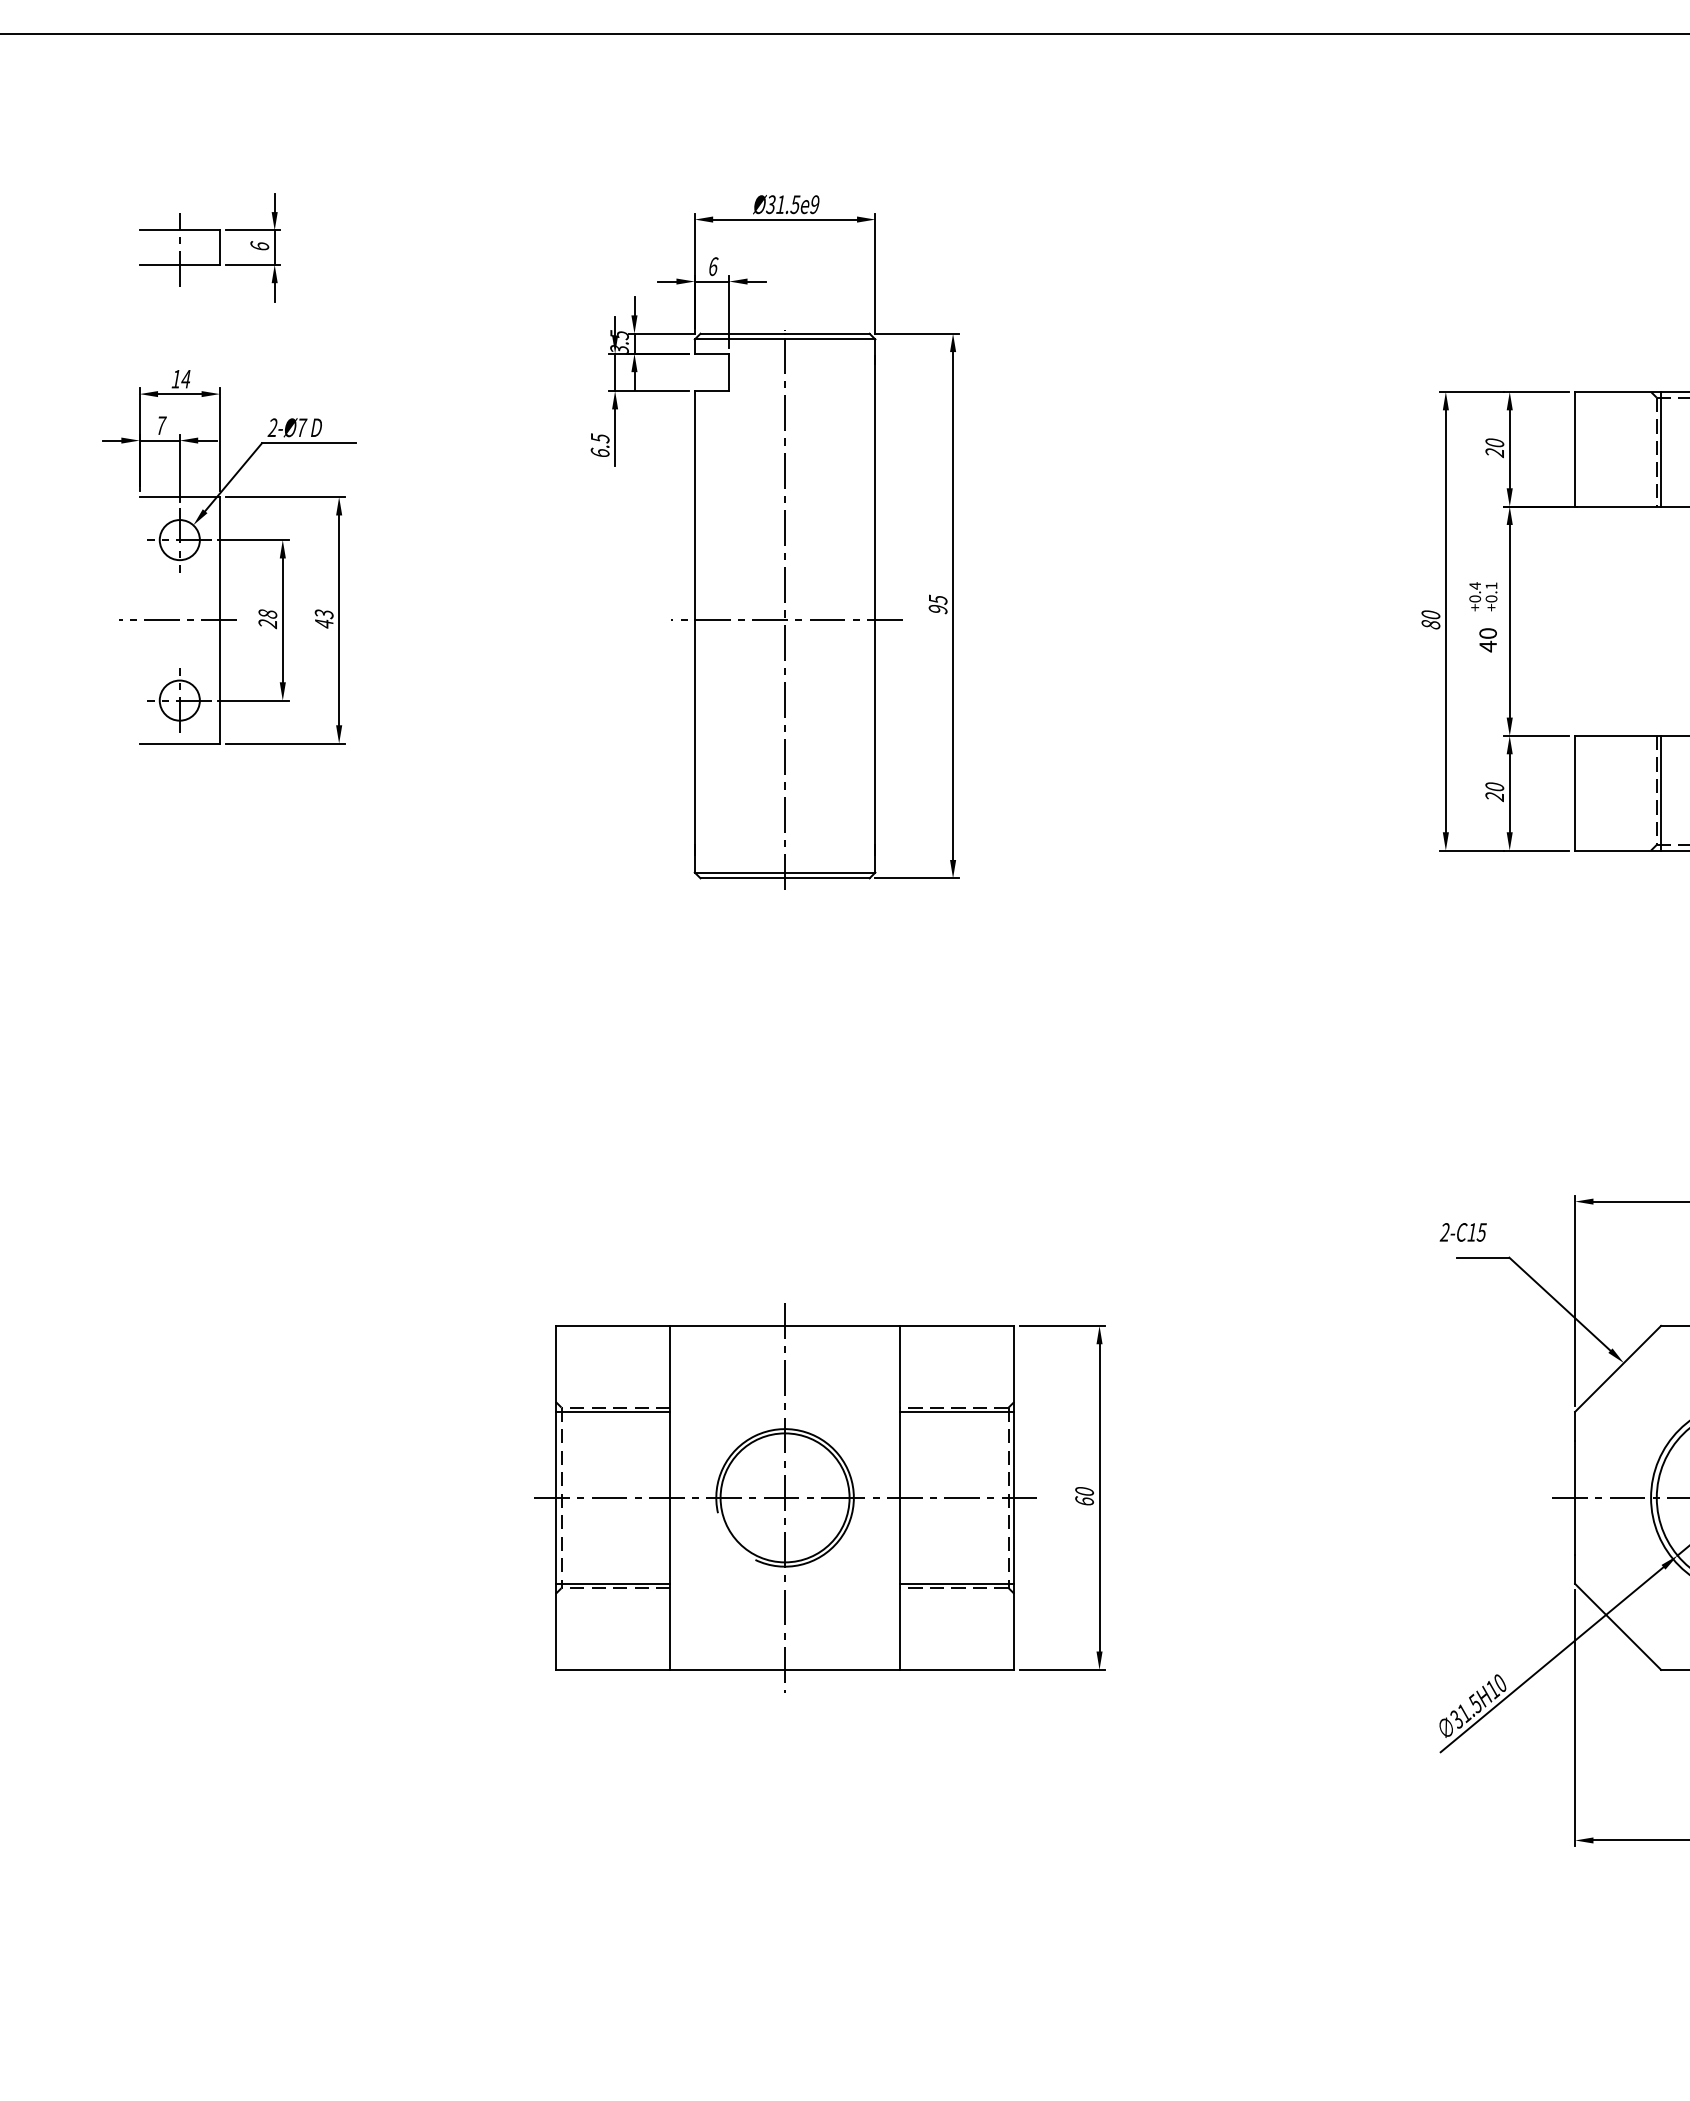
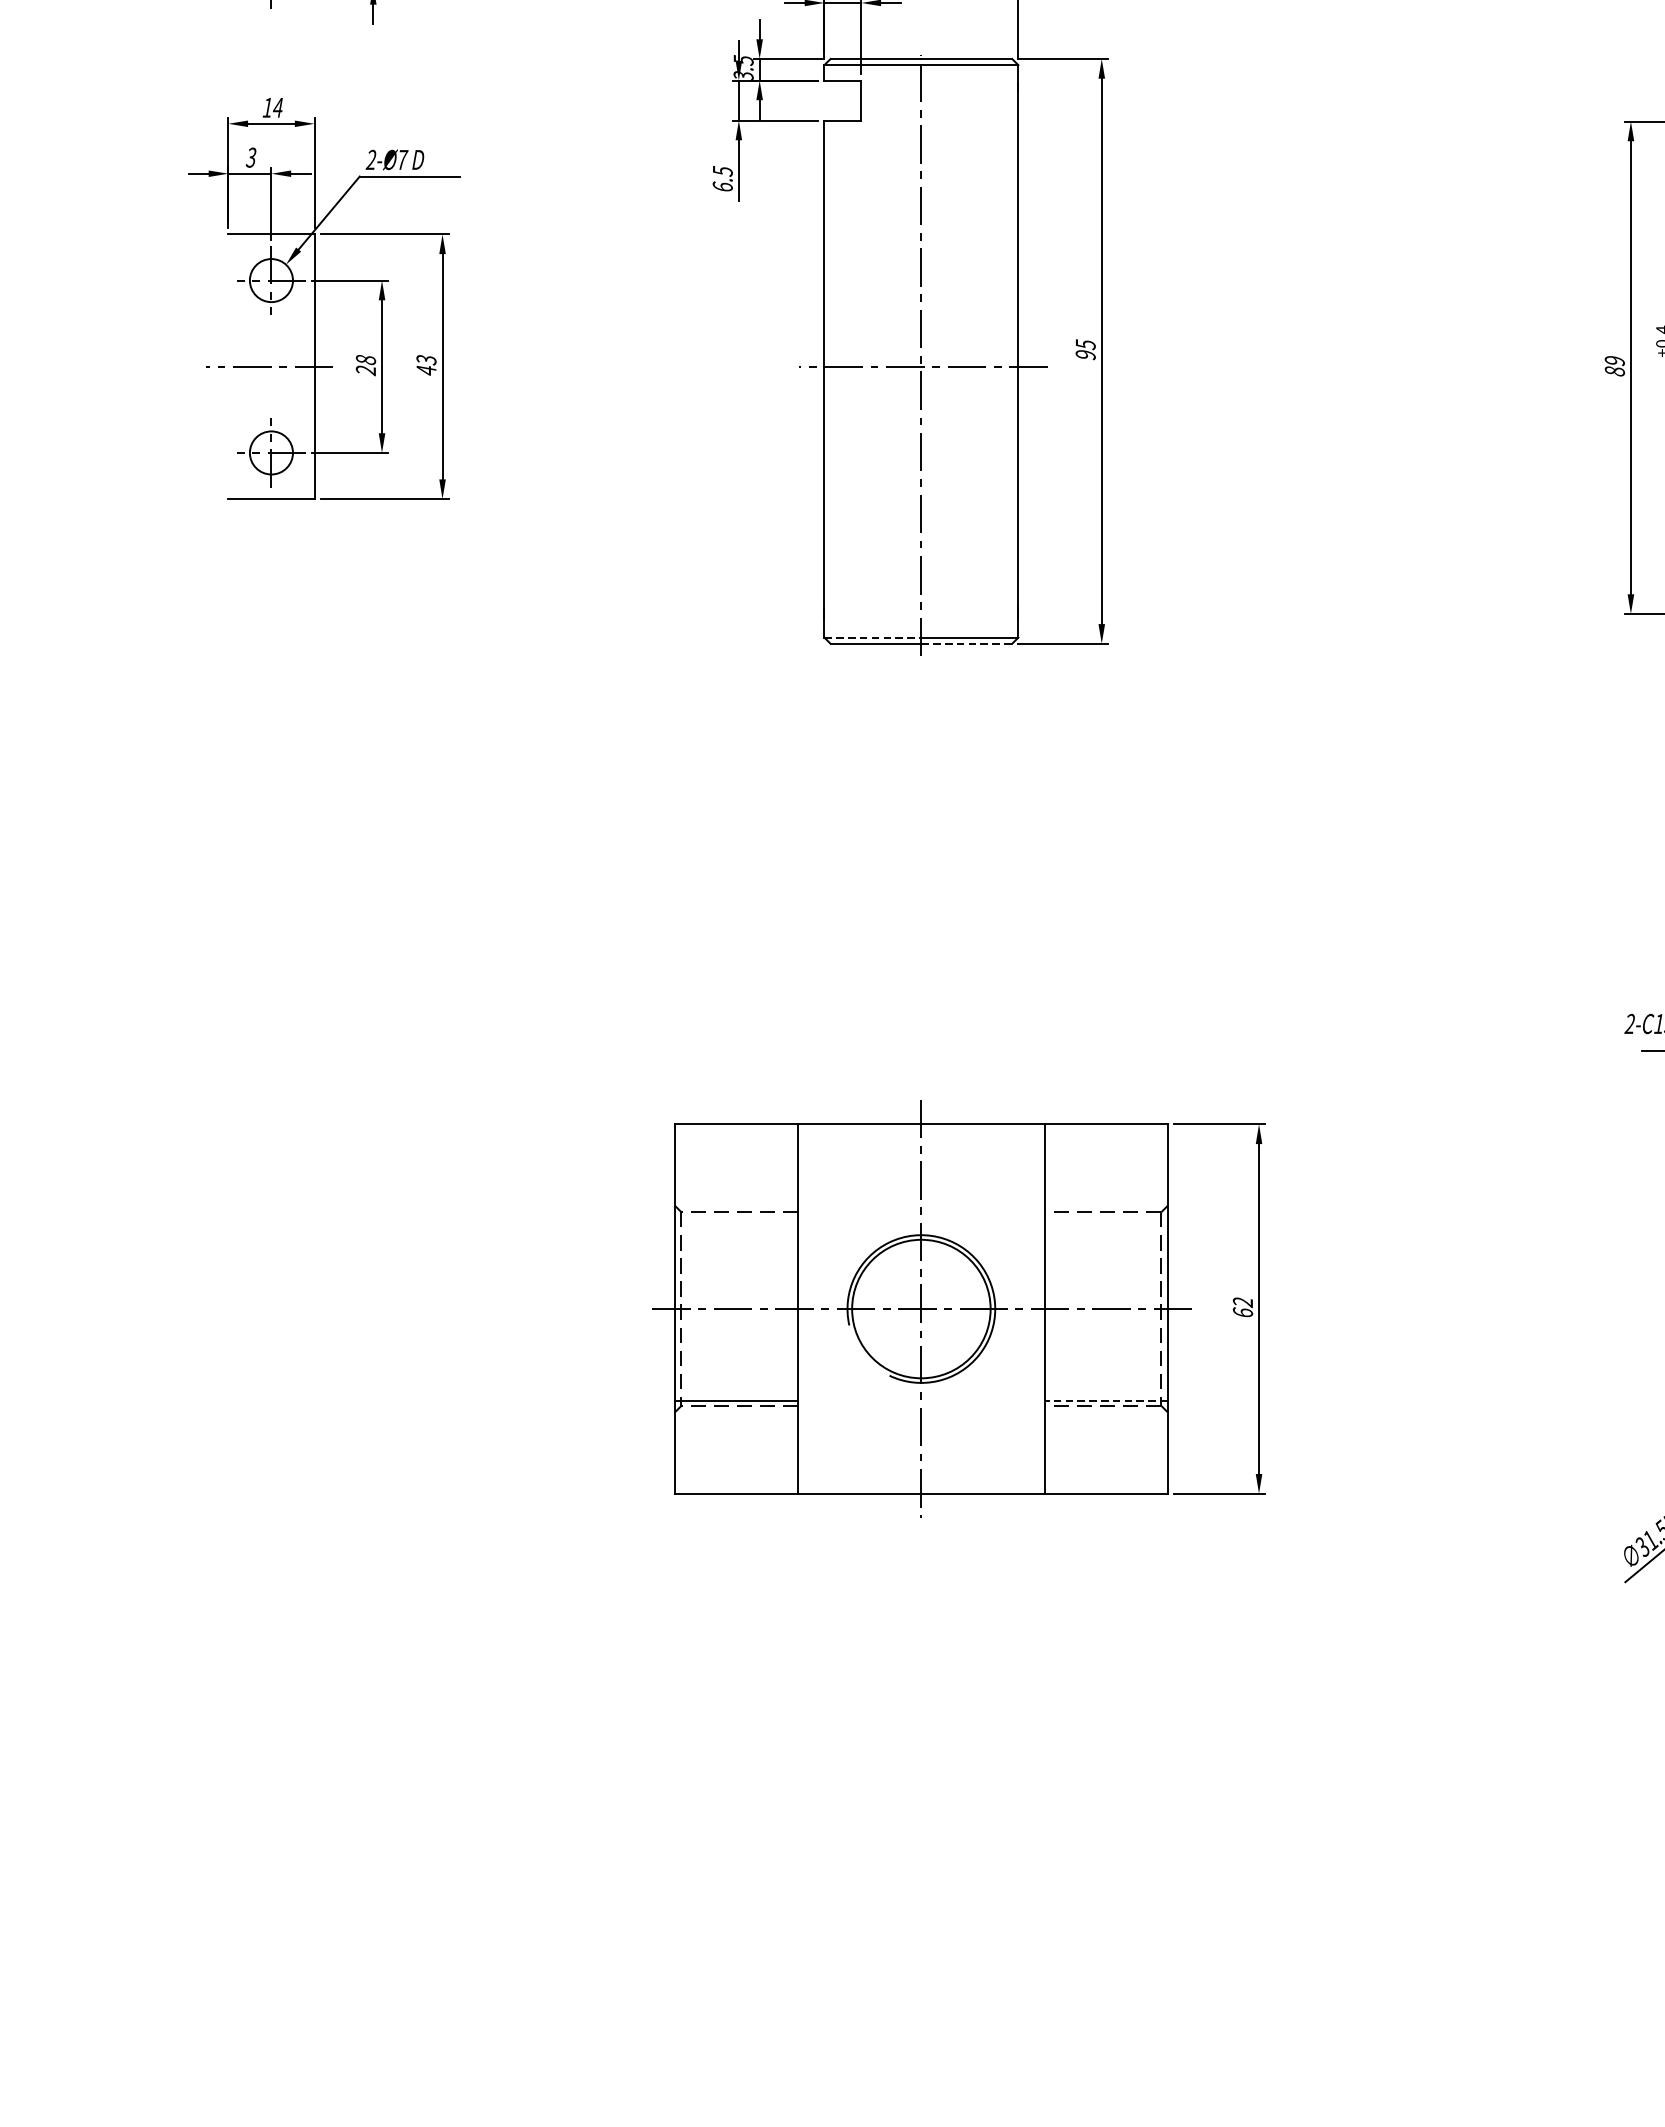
text: (161, 425) -> (251, 157), 7 -> 3
text: (1430, 614) -> (1614, 360), 80 -> 89
line: (740, 872) -> (873, 637), solid -> dashed
line: (827, 878) -> (966, 643), solid -> dashed
line: (612, 1411) -> (736, 1216), removed
line: (956, 1411) -> (1105, 1216), removed
text: (1084, 1491) -> (1242, 1302), 60 -> 62
line: (956, 1583) -> (1105, 1400), solid -> dashed

